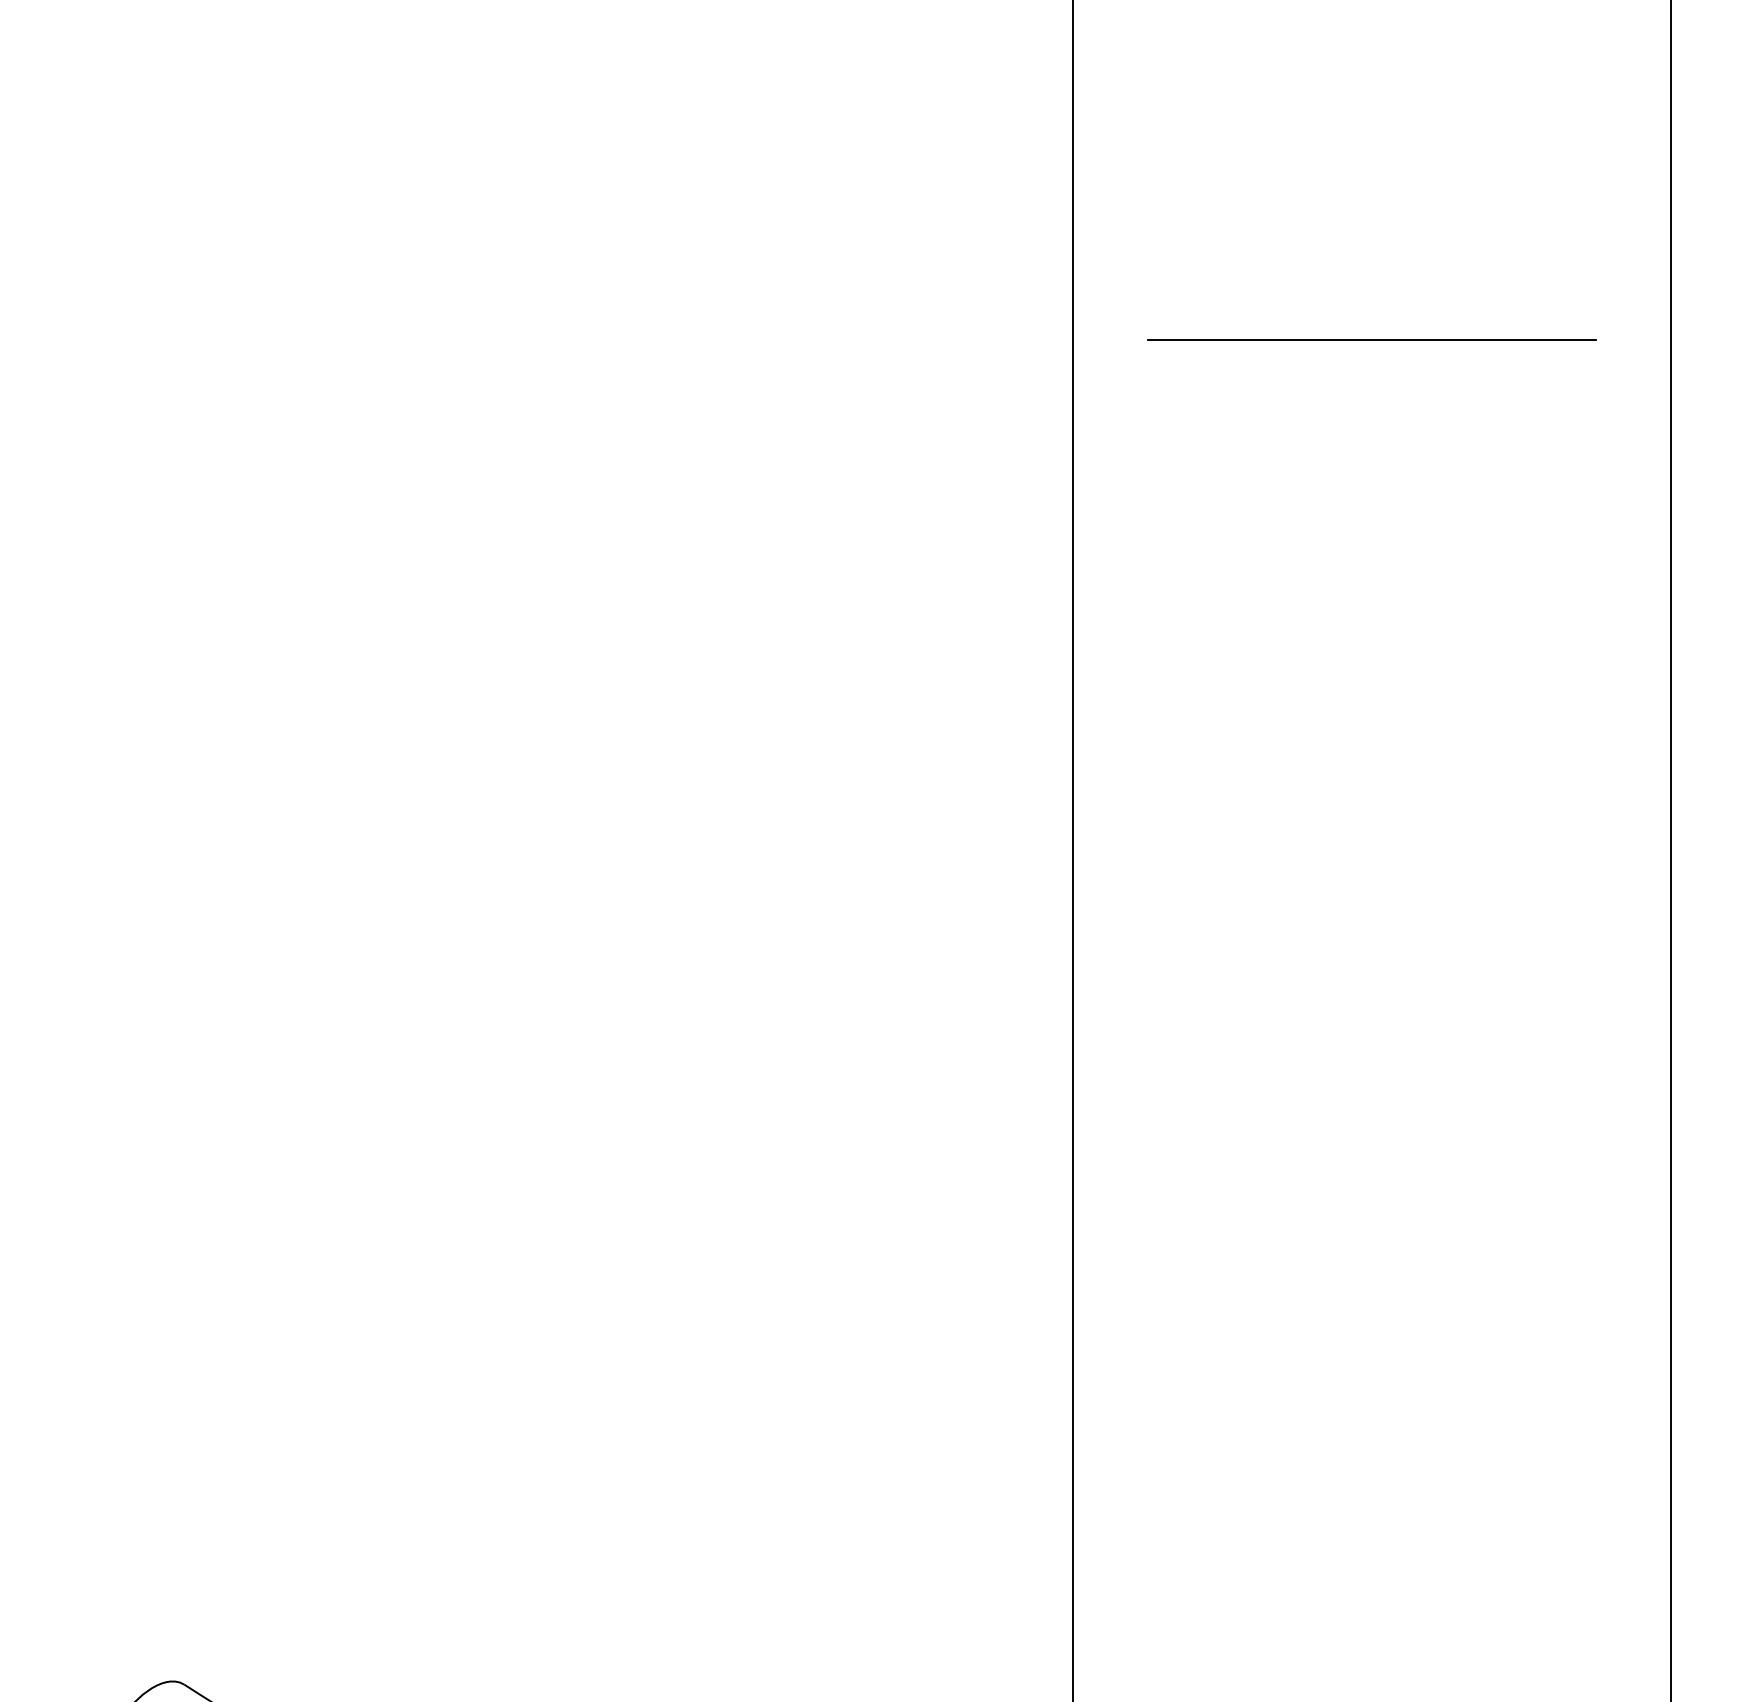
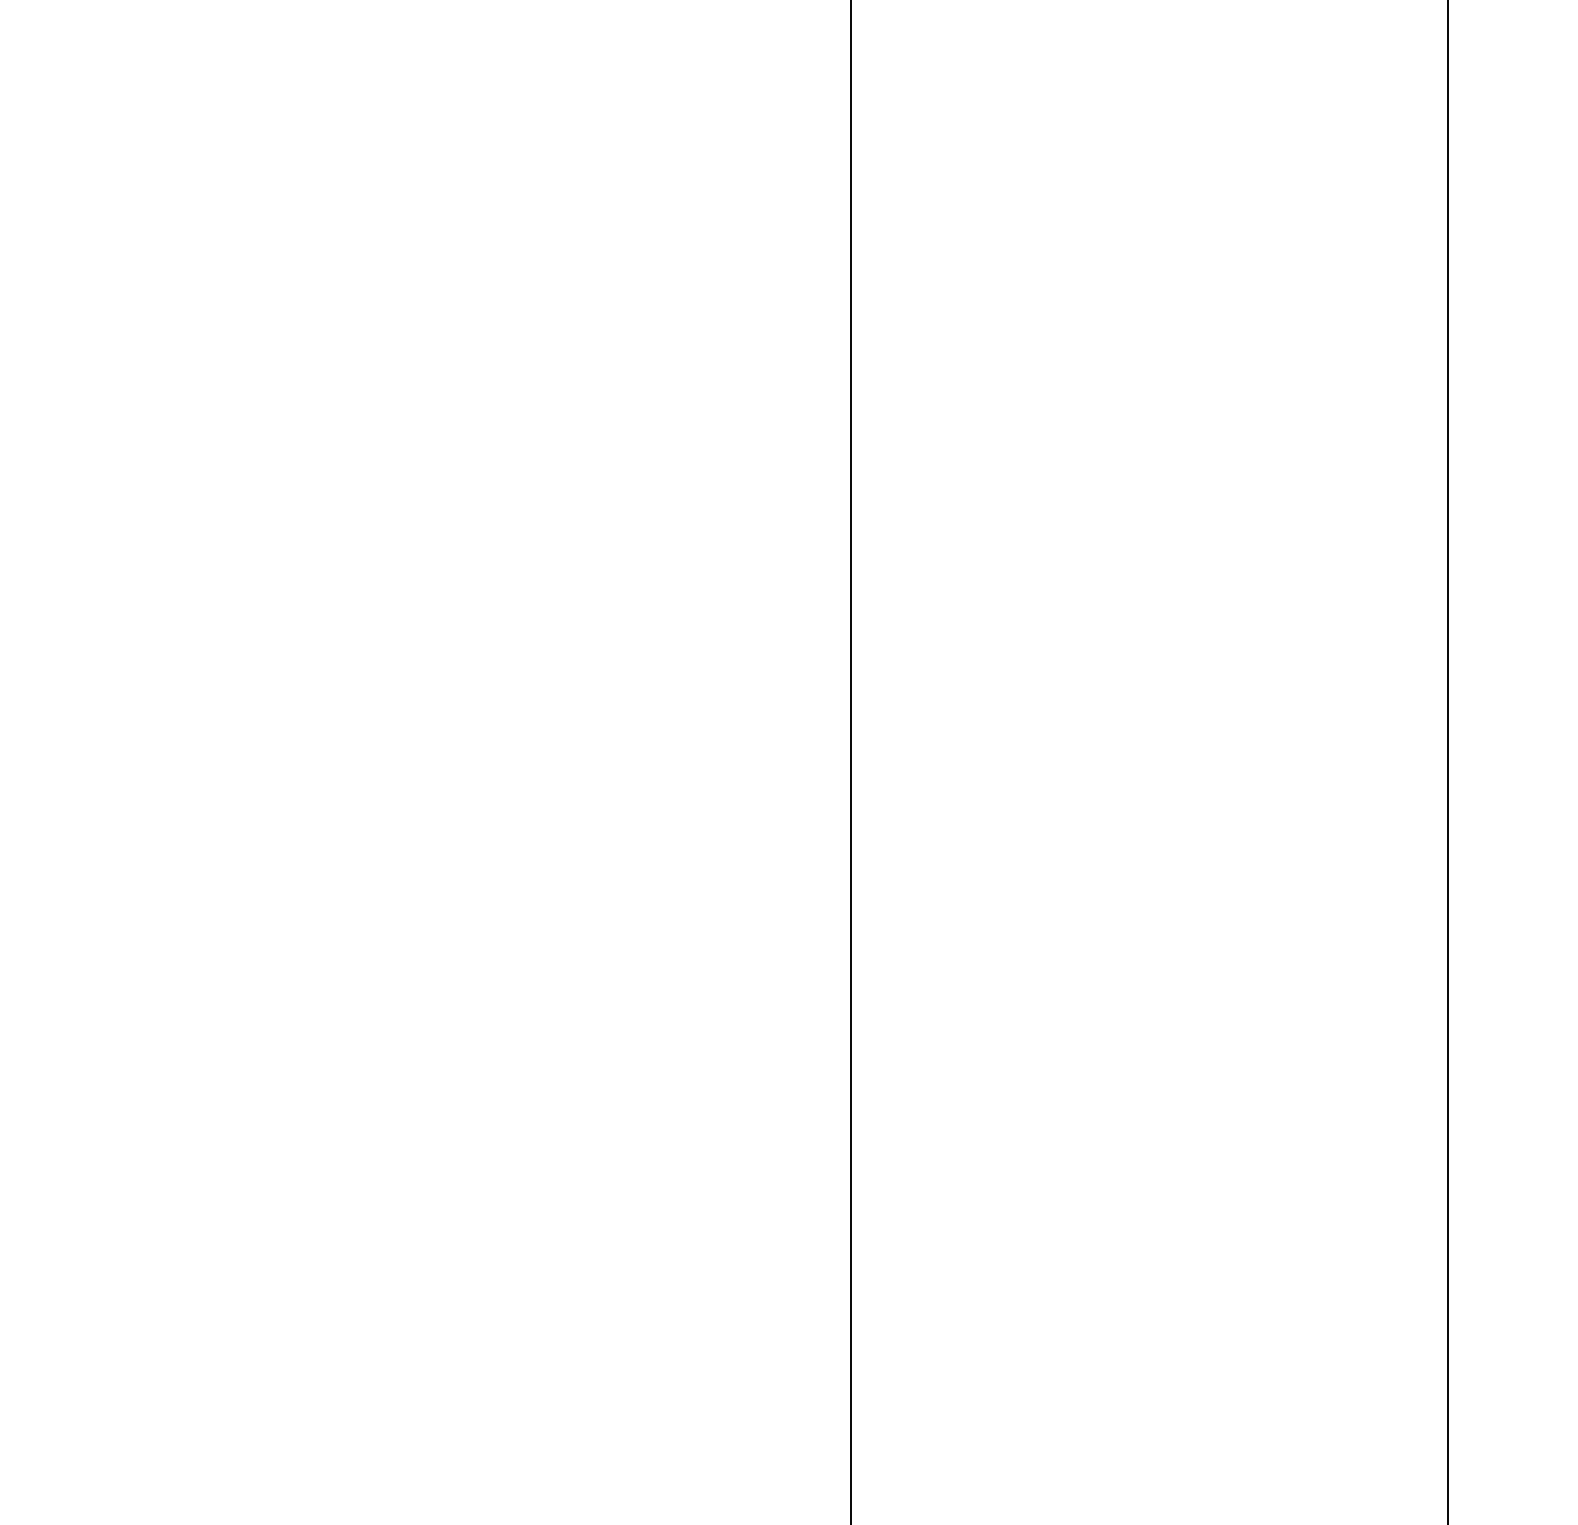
line: (1371, 339) -> (1149, 446), removed

